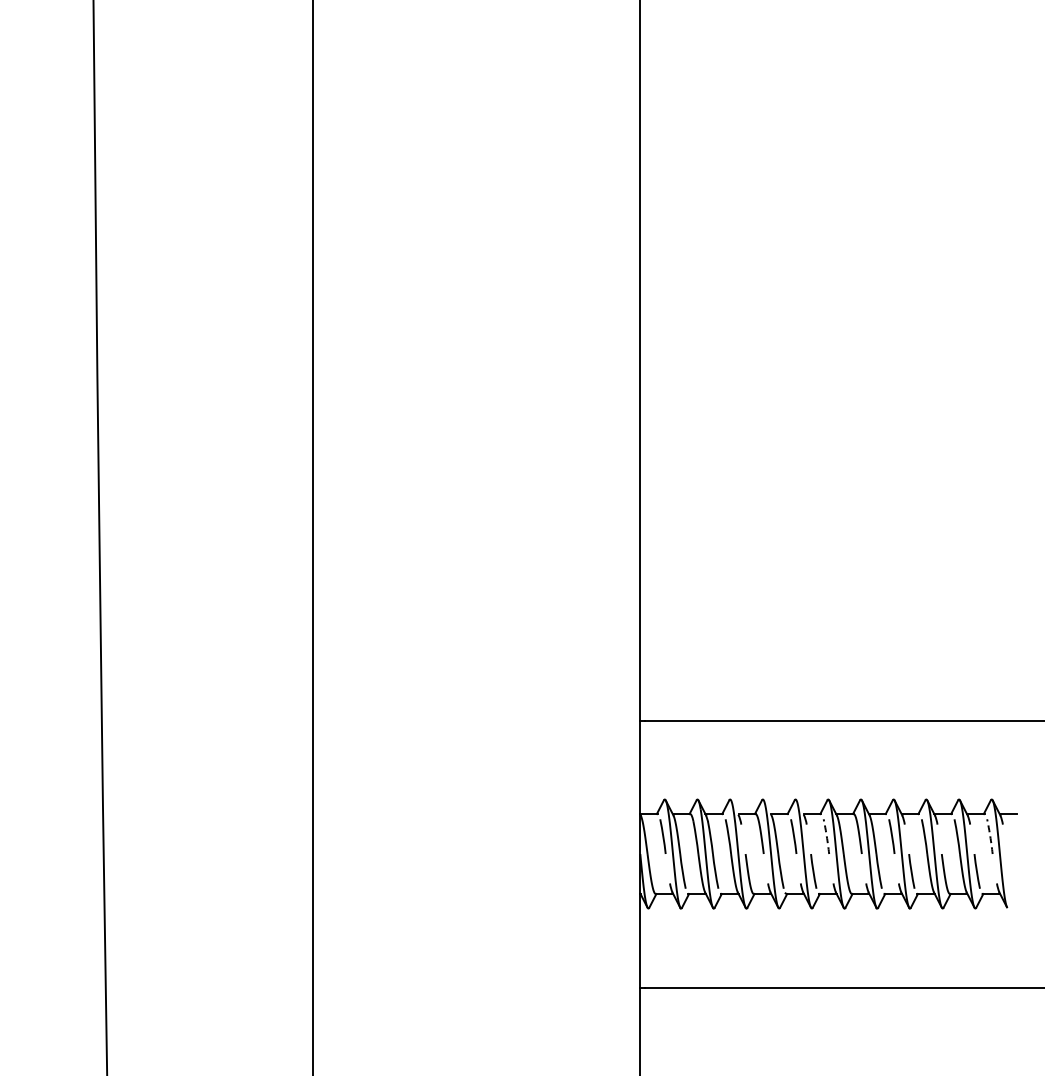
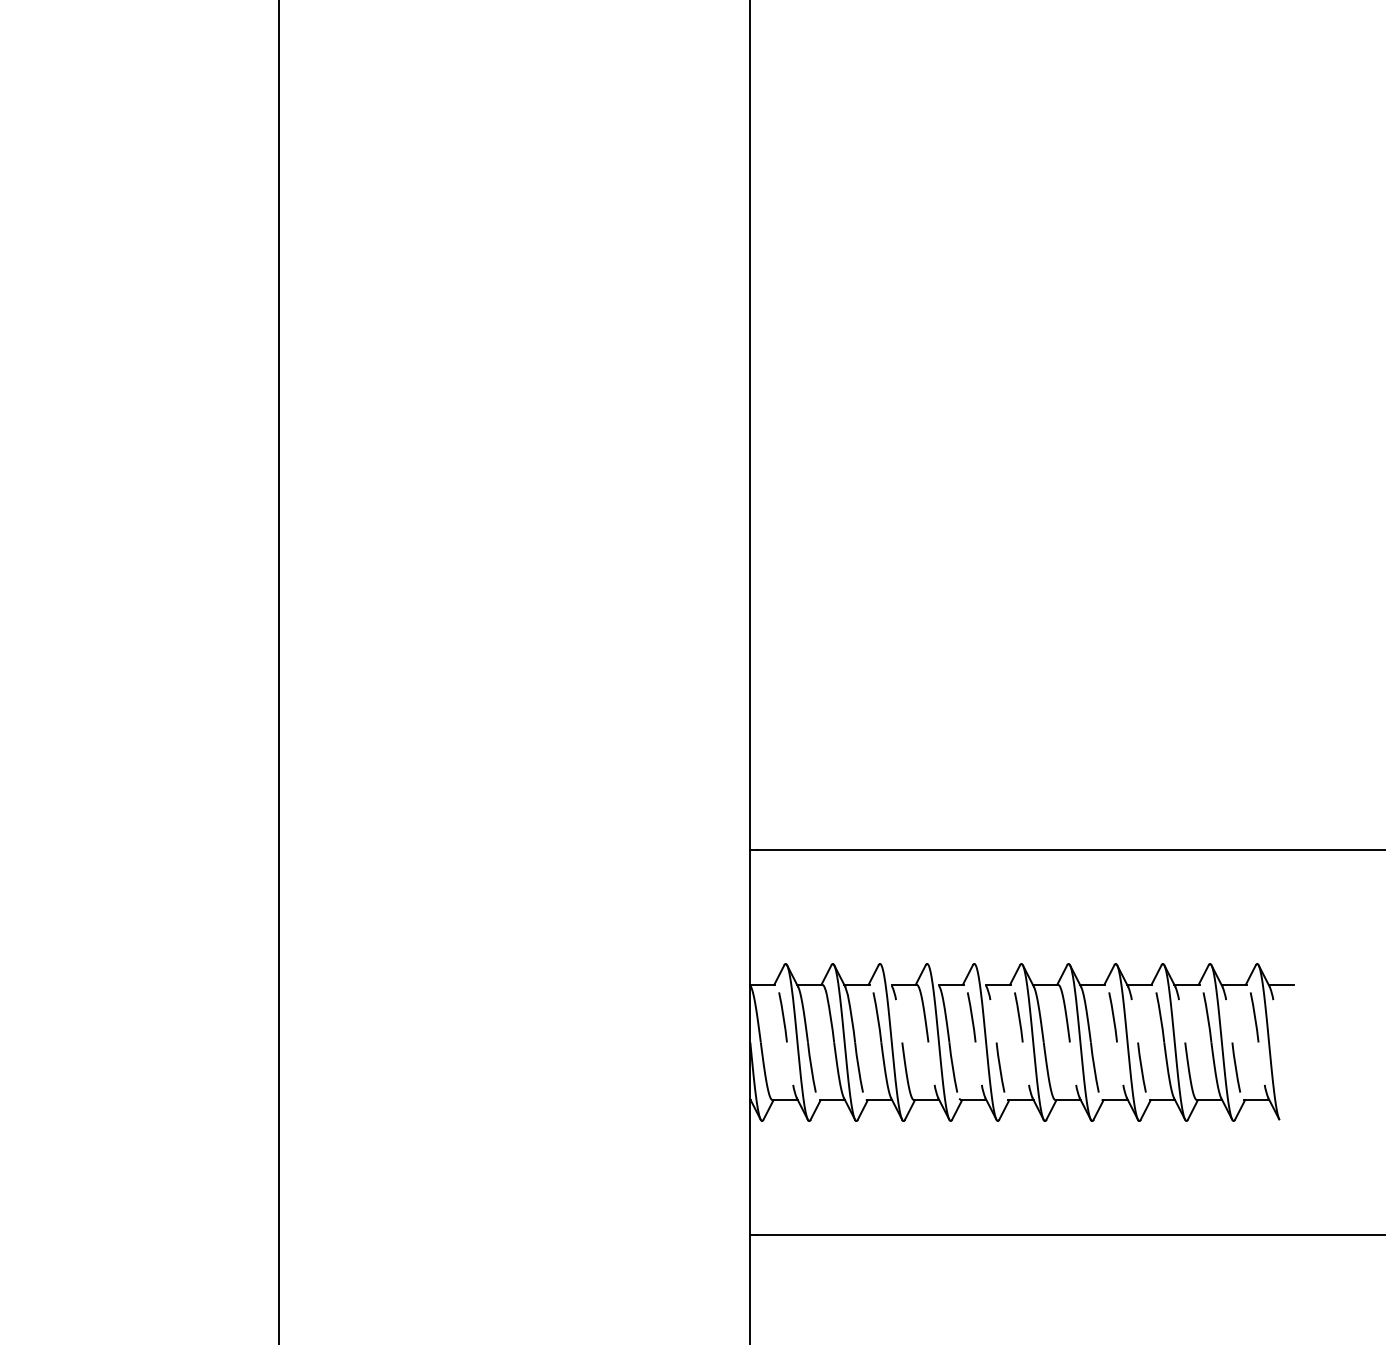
arc: (826, 836) -> (1018, 1017), dashed -> solid
arc: (990, 836) -> (1255, 1017), dashed -> solid

